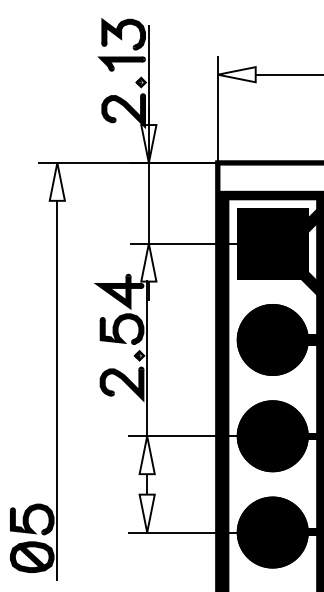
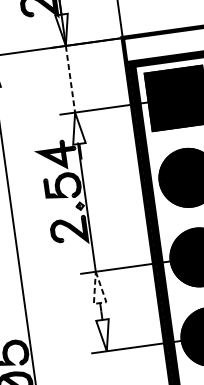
line: (148, 203) -> (70, 79), solid -> dashed
line: (147, 474) -> (100, 303), solid -> dashed

